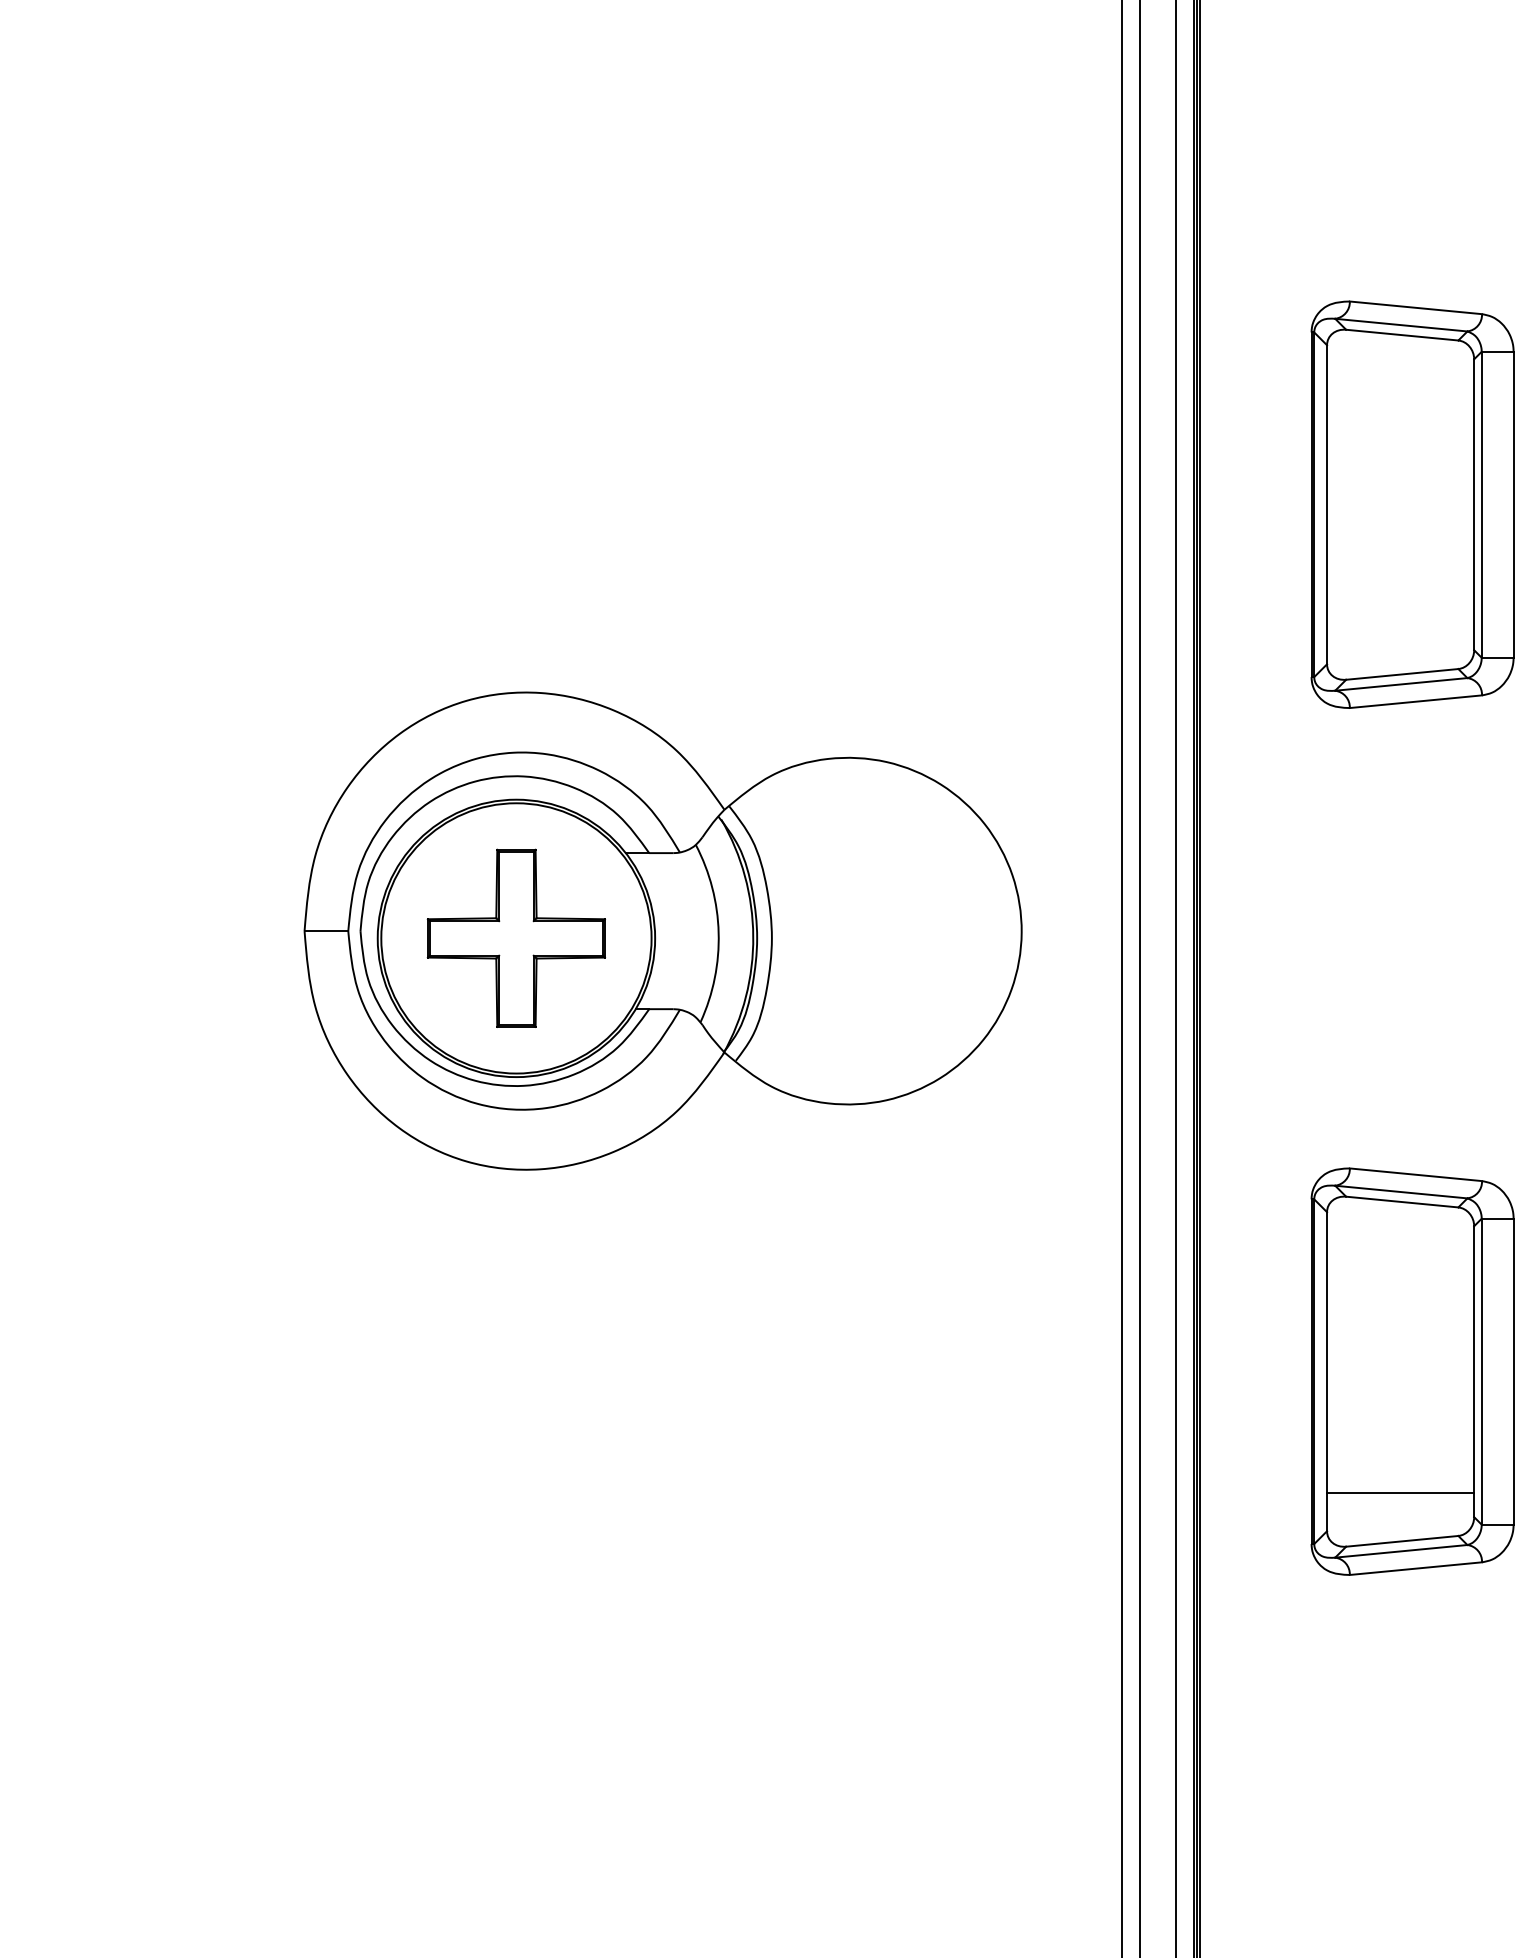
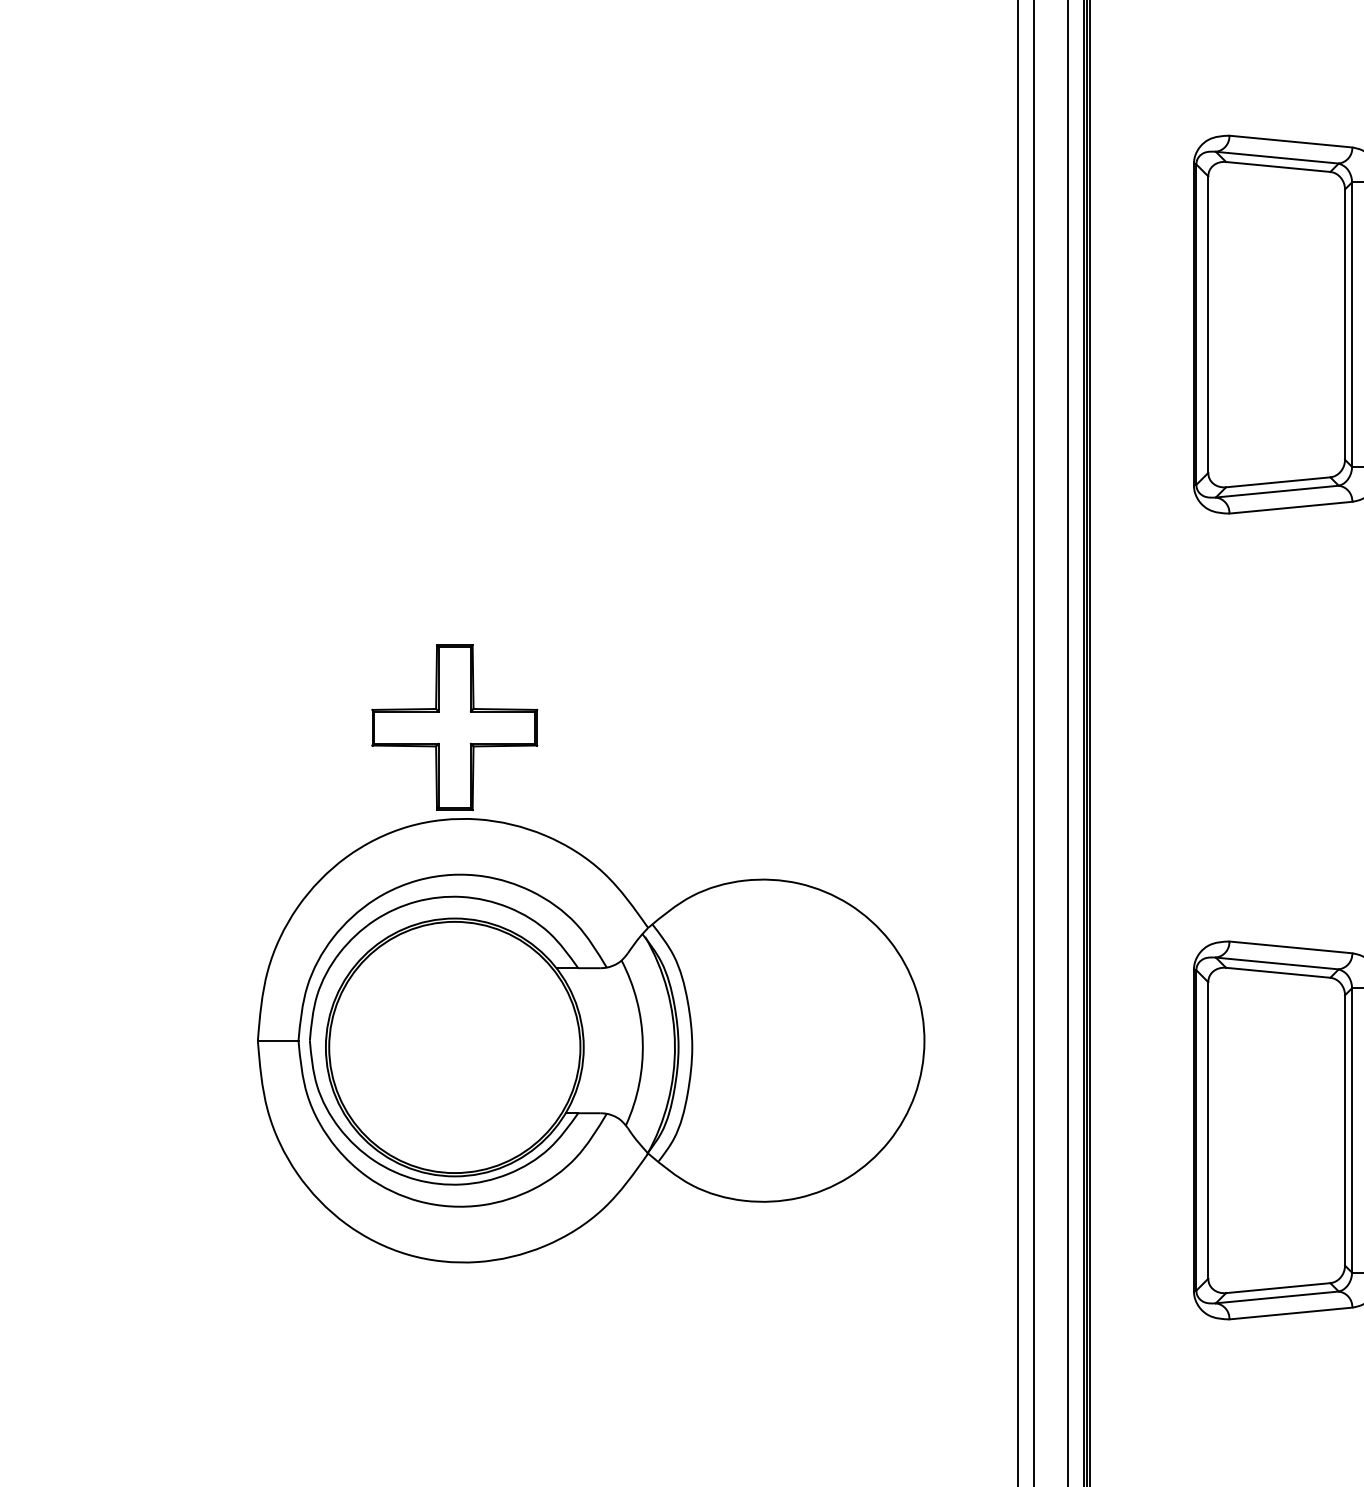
part: (662, 930) -> (590, 1040), moved
line: (1400, 1493) -> (1276, 1243), removed

